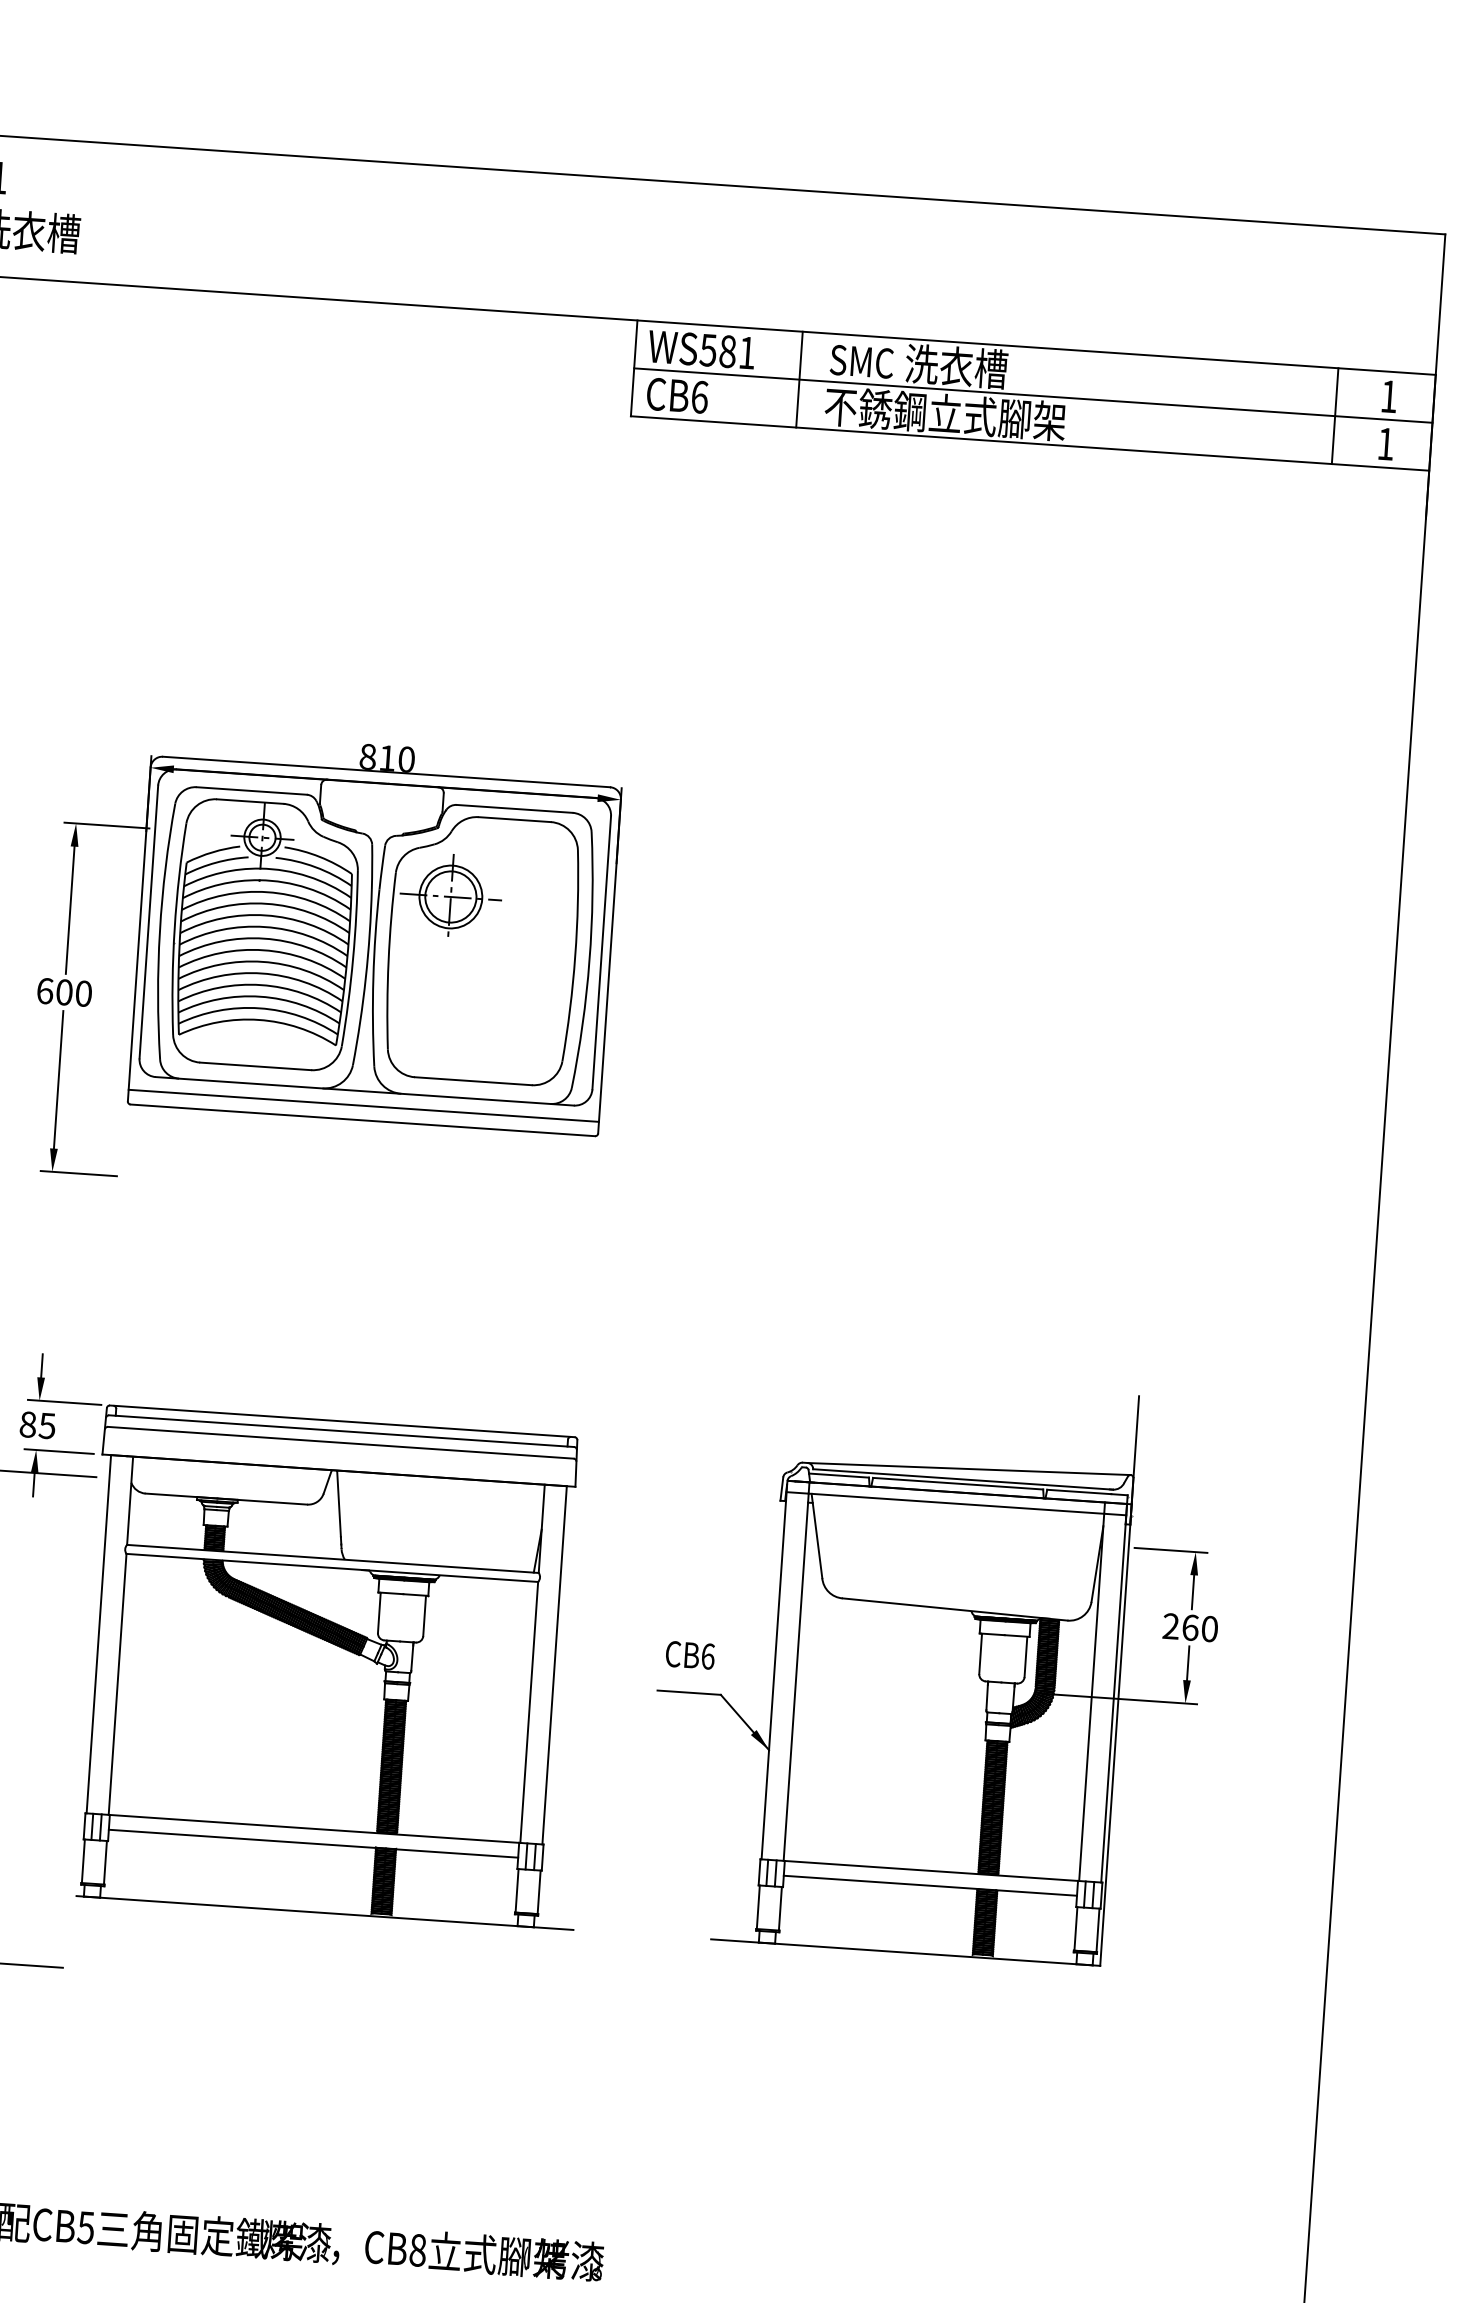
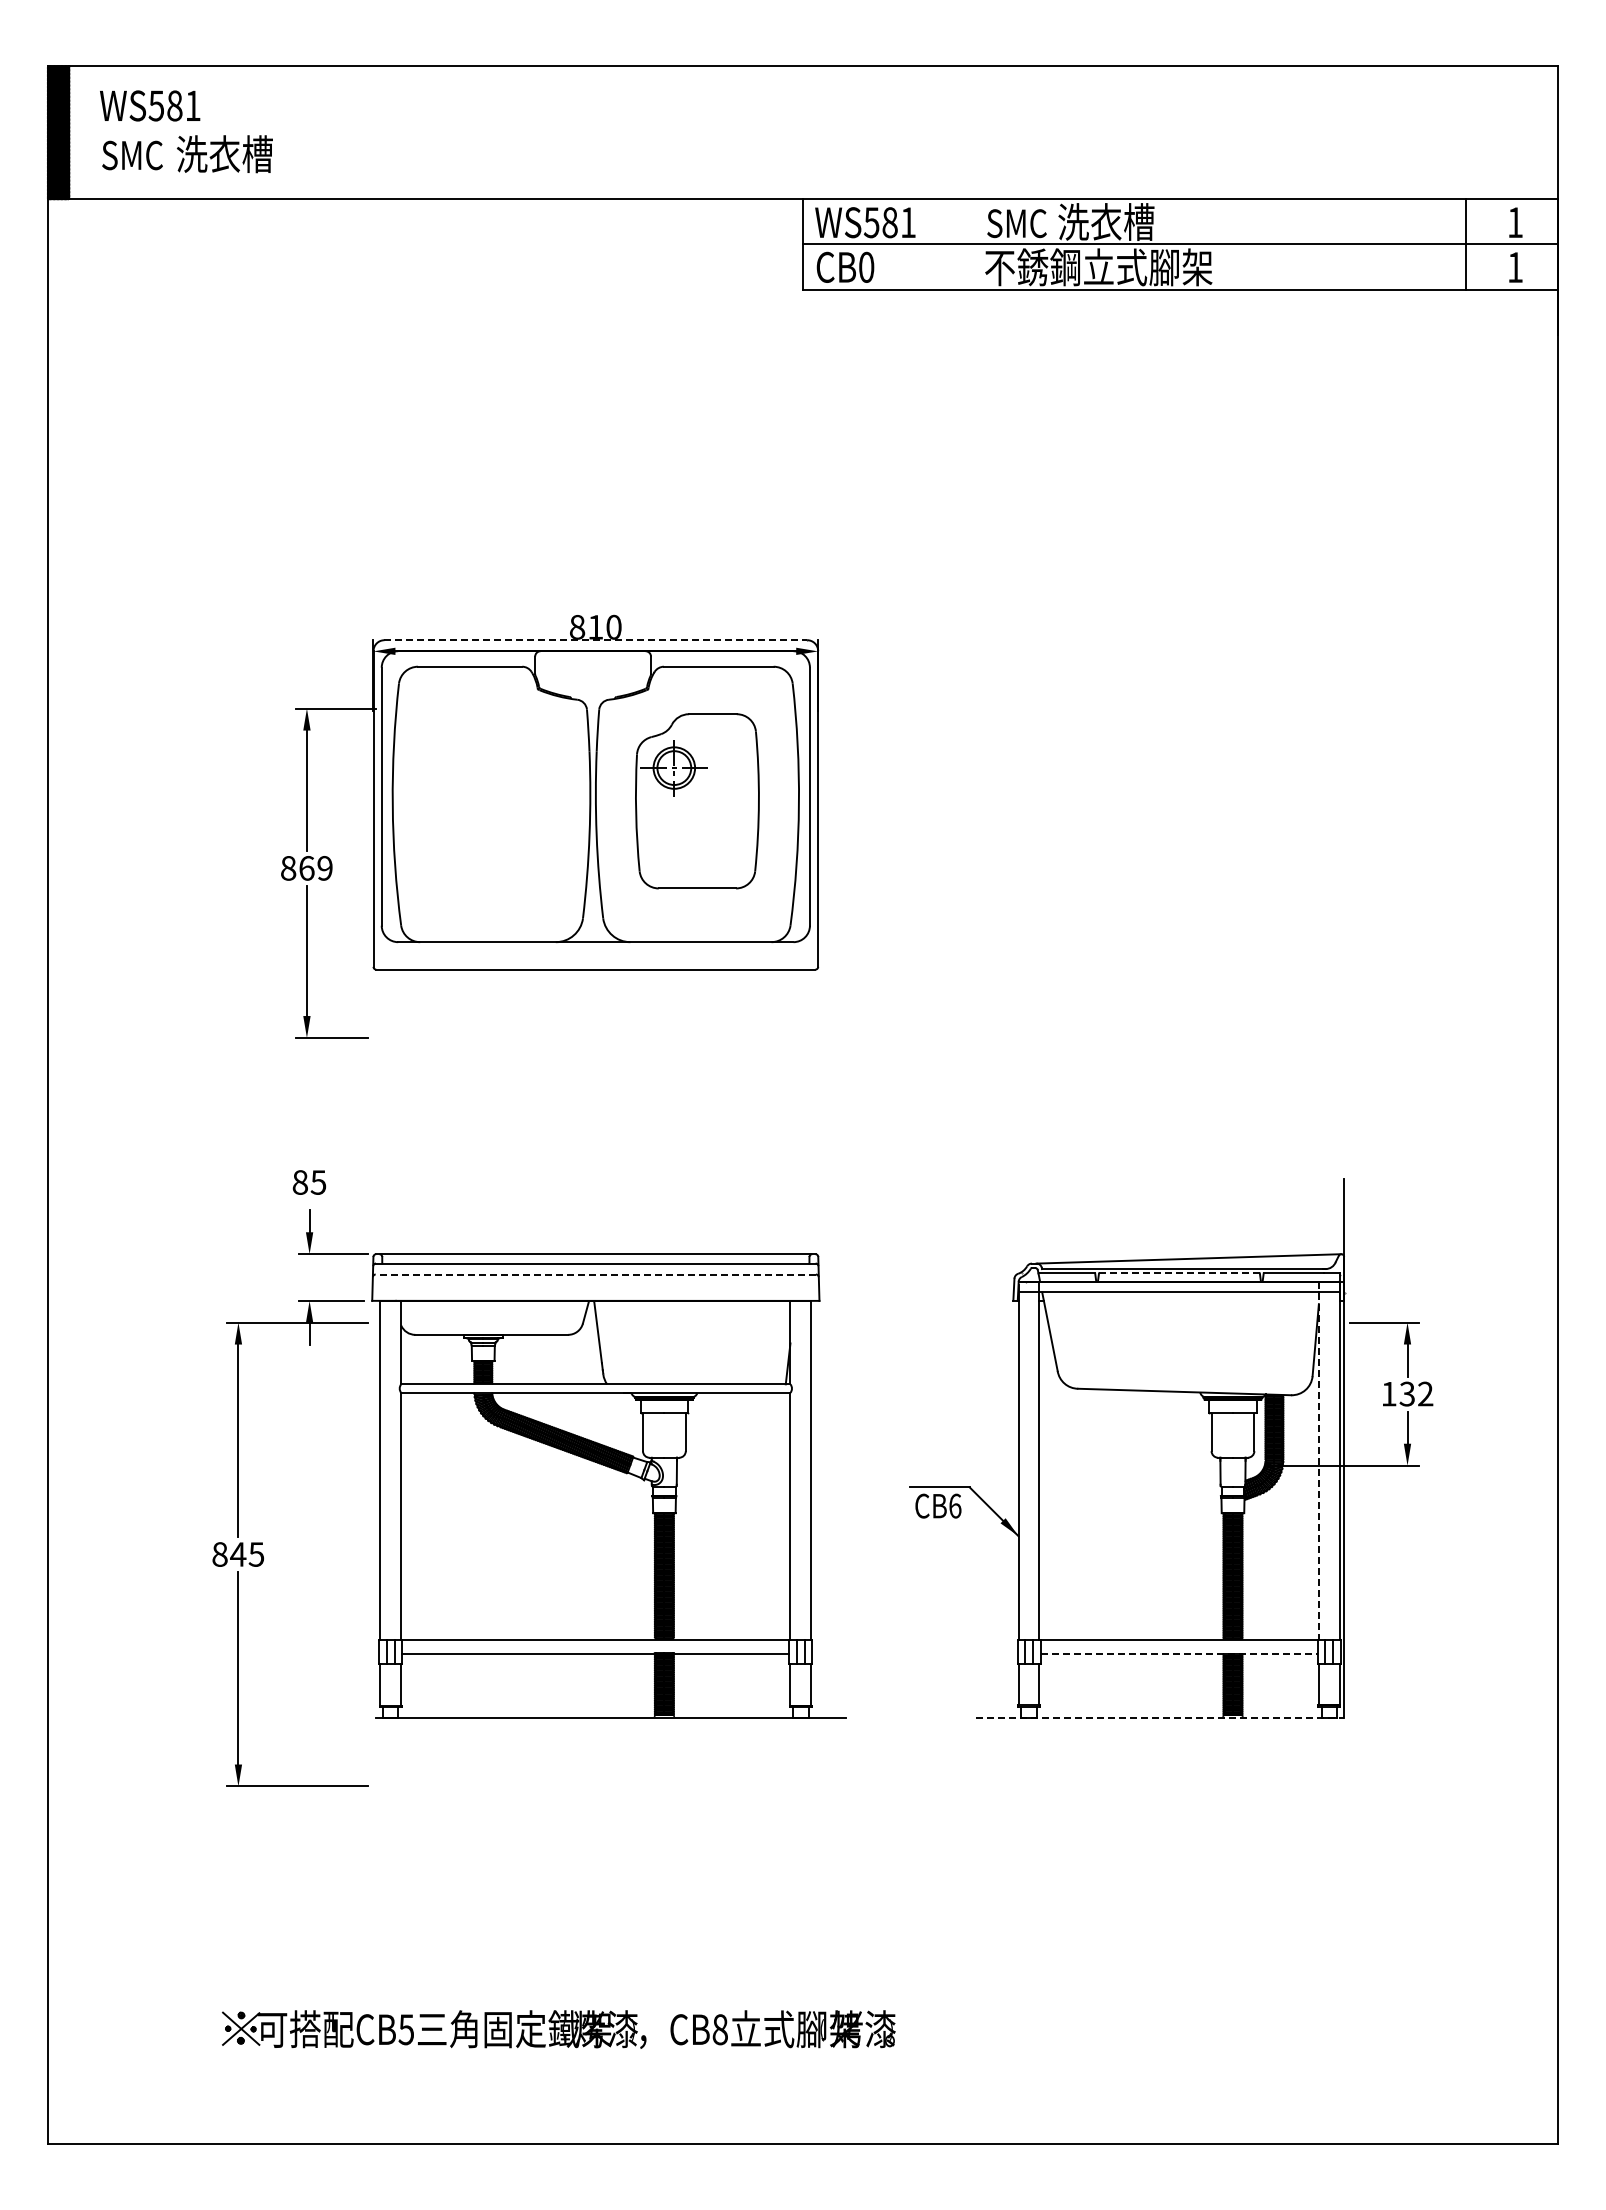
line: (799, 379) -> (959, 244), removed
text: (699, 396) -> (866, 266), CB6 -> CB0
line: (387, 772) -> (596, 640), solid -> dashed
part: (264, 933) -> (491, 800), removed
part: (482, 949) -> (697, 801), size x0.7
text: (64, 992) -> (306, 868), 600 -> 869
line: (363, 1105) -> (595, 955), removed
text: (37, 1425) -> (309, 1182), moved
line: (340, 1442) -> (595, 1274), solid -> dashed
line: (957, 1483) -> (1178, 1273), solid -> dashed
text: (1190, 1627) -> (1407, 1393), 260 -> 132
text: (690, 1654) -> (938, 1505), moved
line: (1091, 1691) -> (1318, 1460), solid -> dashed
line: (930, 1885) -> (1179, 1653), solid -> dashed
line: (905, 1953) -> (1160, 1718), solid -> dashed

